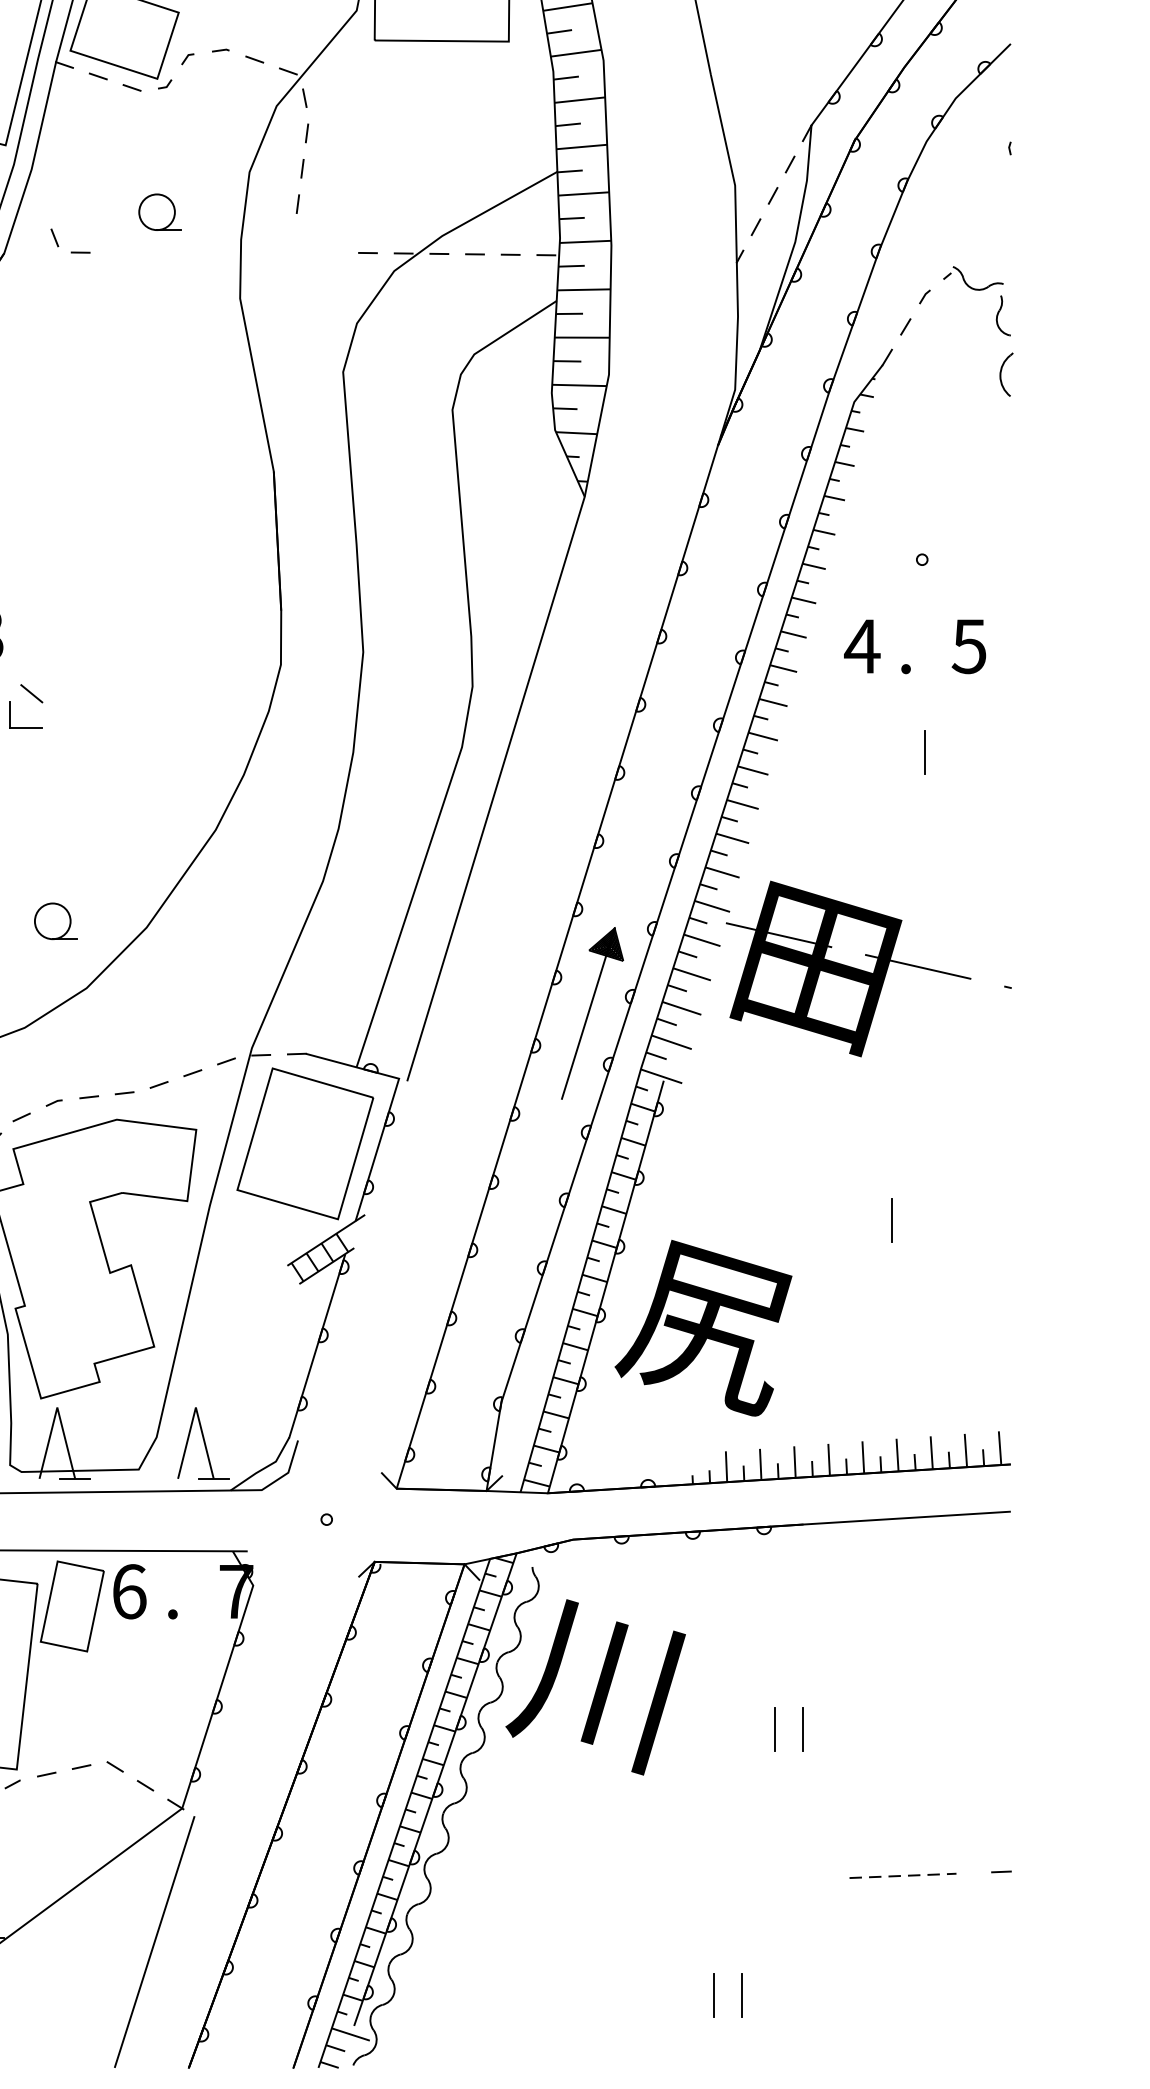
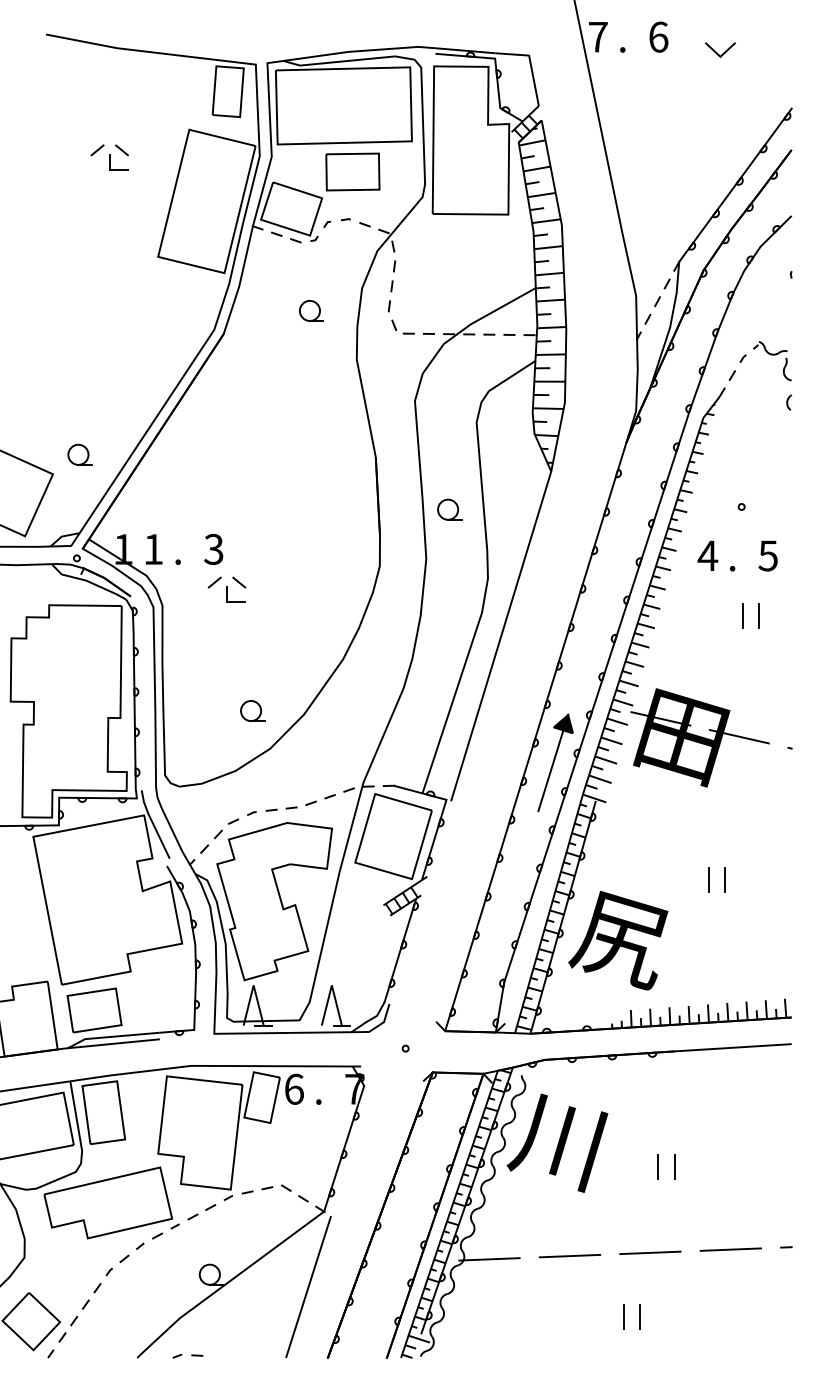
part: (58, 241) -> (396, 327), moved
part: (1006, 374) -> (789, 402), size x0.62
part: (404, 564) -> (449, 509), added
line: (953, 752) -> (759, 615), added
line: (863, 1219) -> (708, 879), added
line: (904, 1875) -> (731, 1249), dashed -> solid
line: (760, 1880) -> (650, 1252), added
line: (617, 1886) -> (569, 1255), added
line: (475, 1893) -> (489, 1259), added

